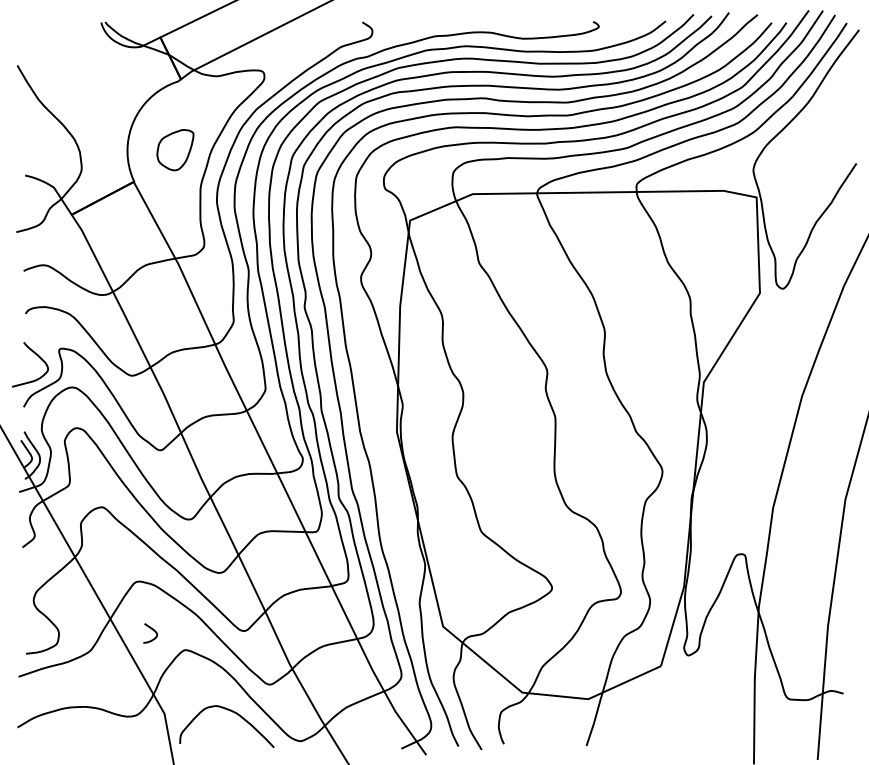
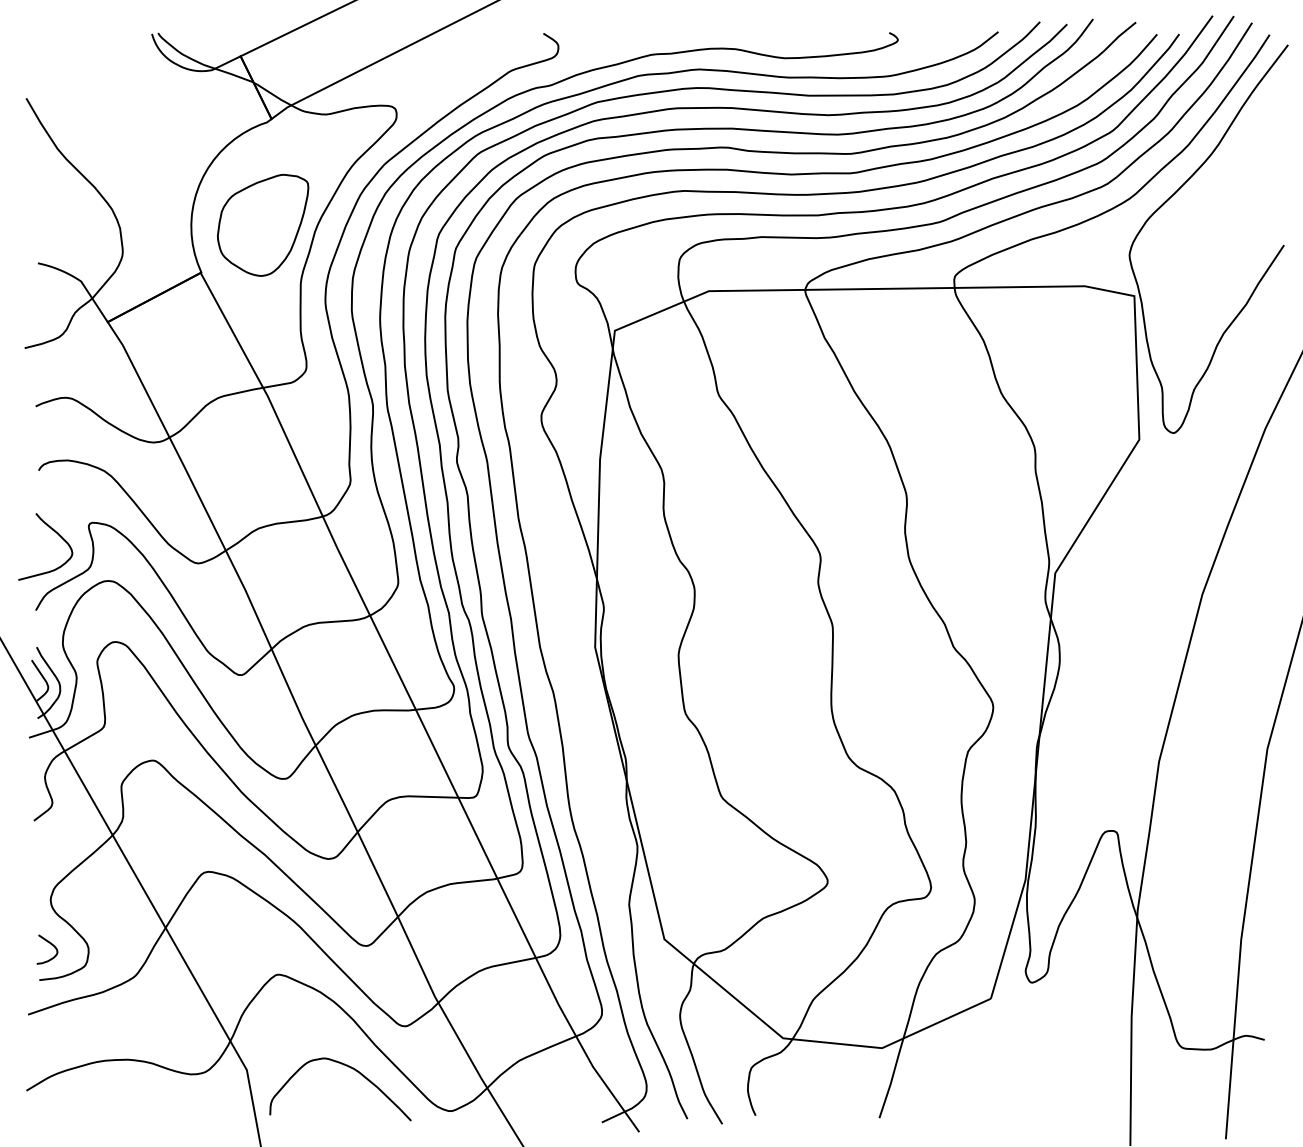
part: (175, 149) -> (263, 224), size x1.67
curve: (152, 630) -> (50, 945), moved

